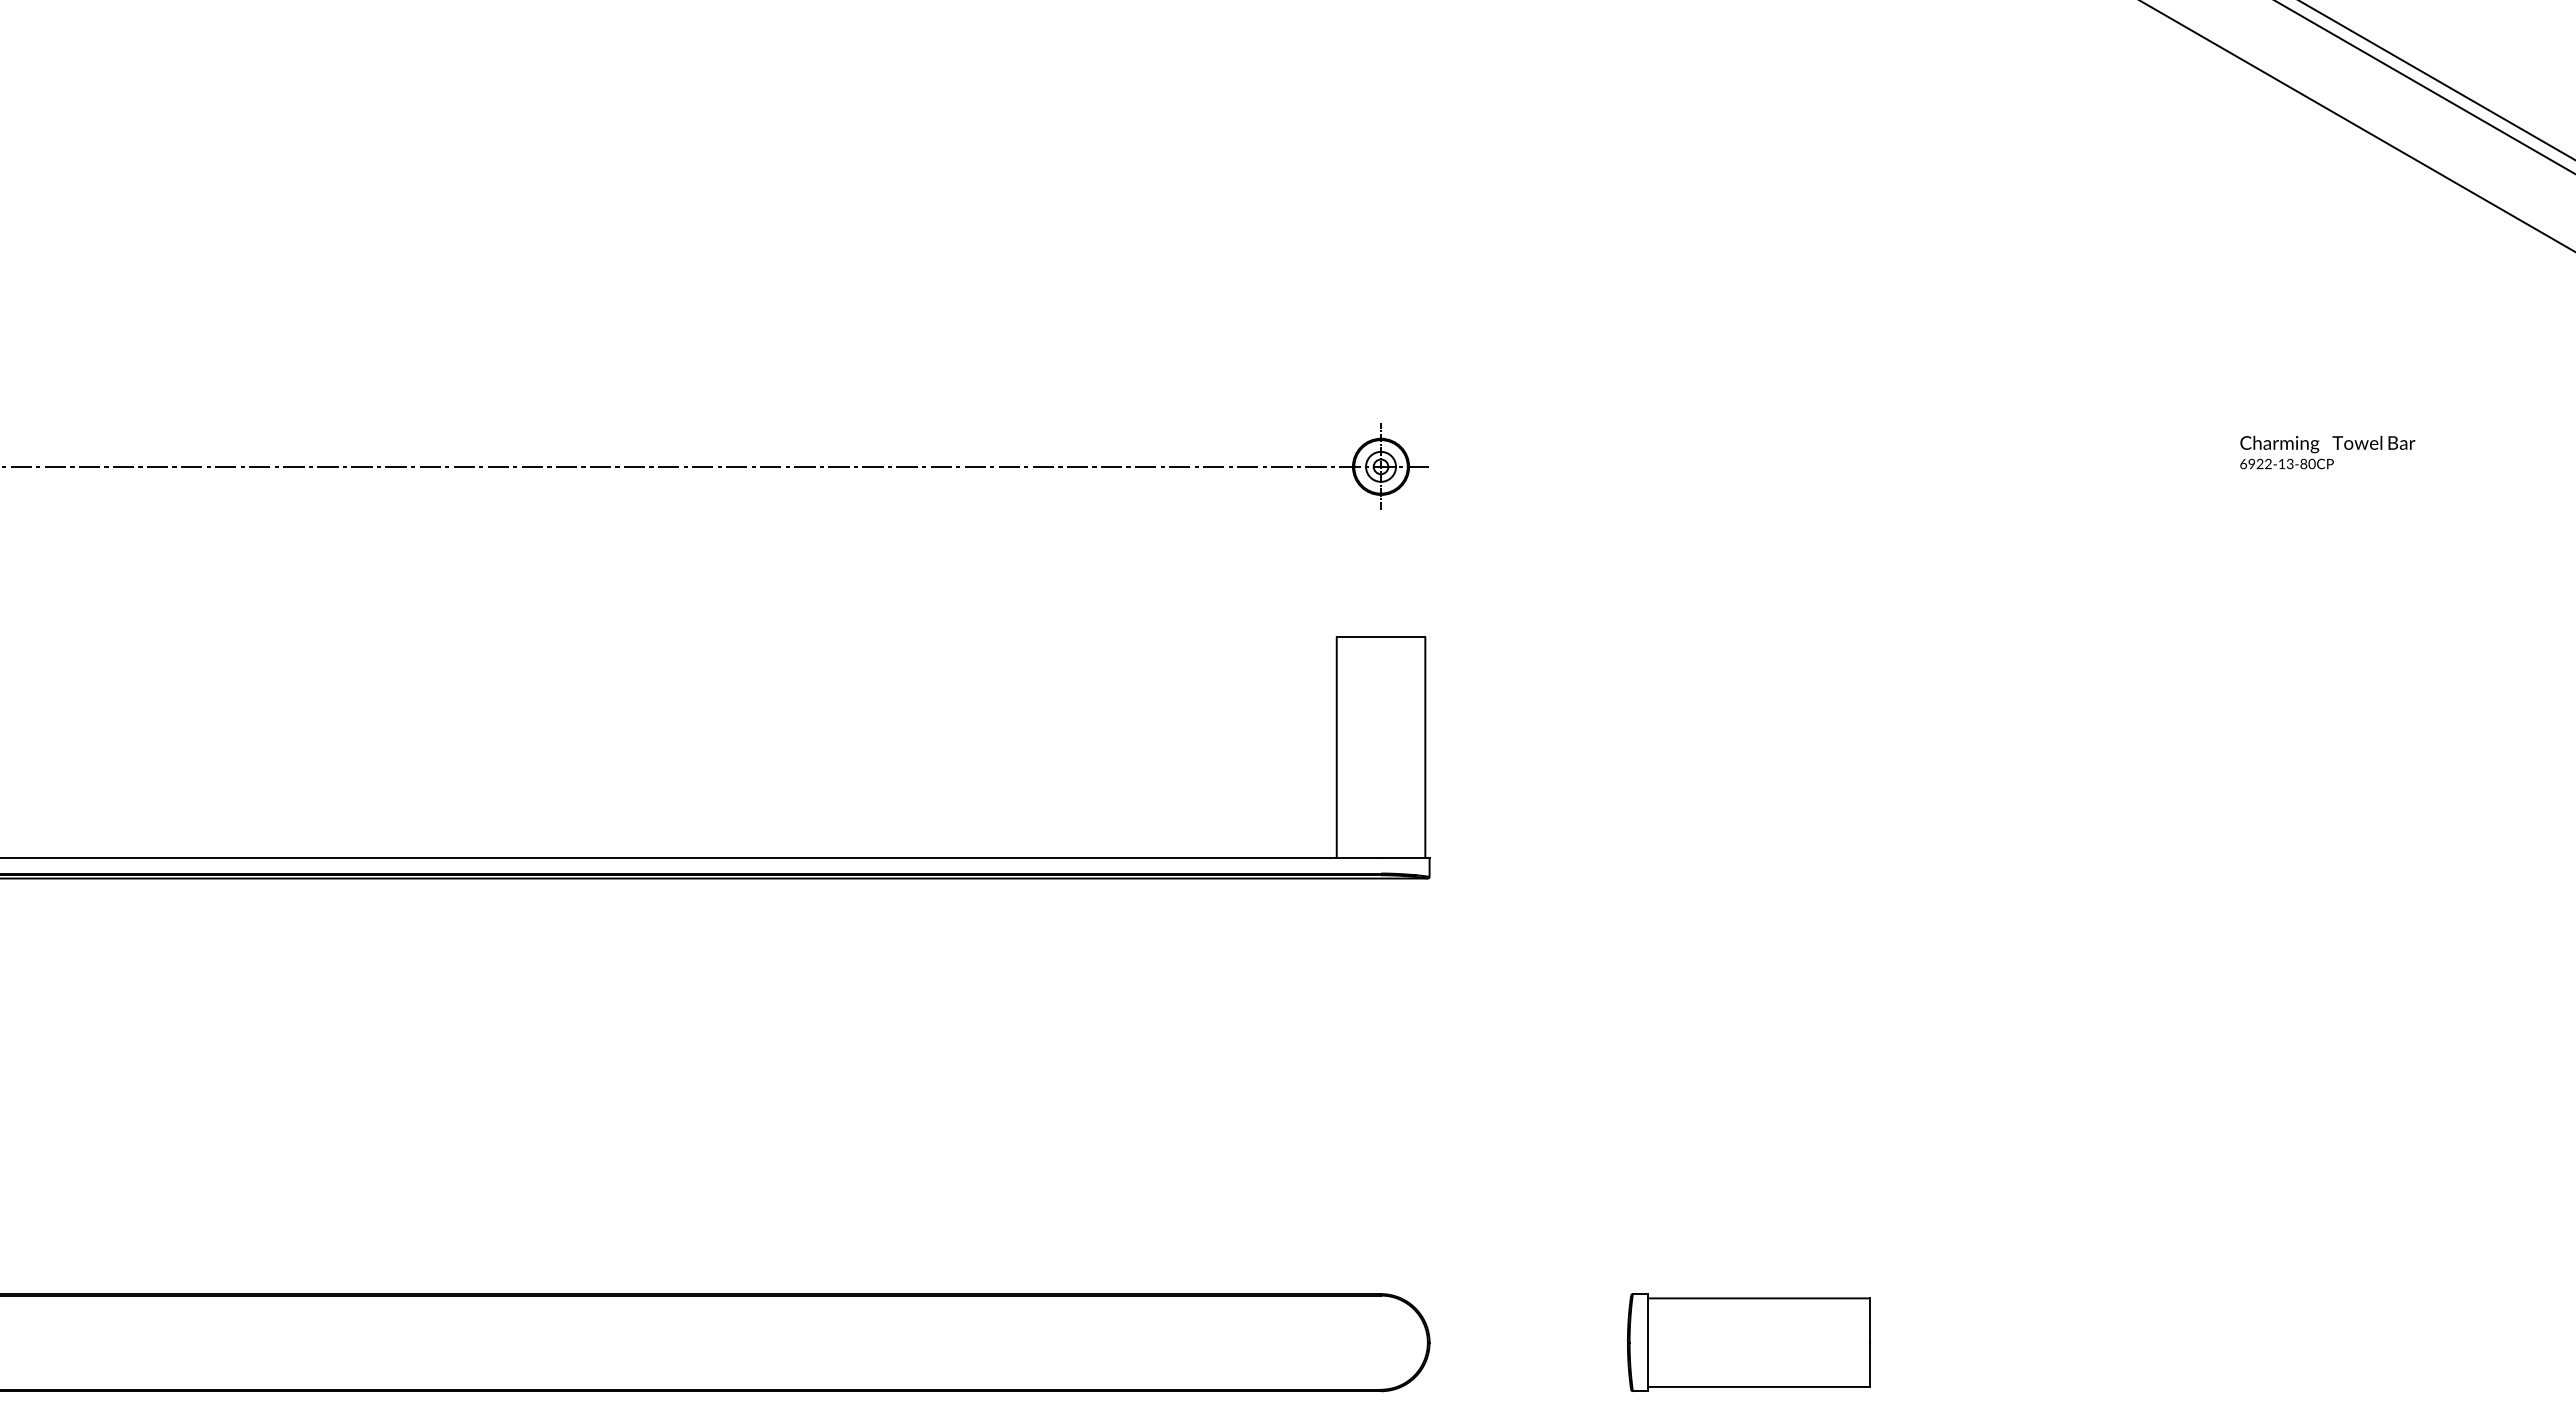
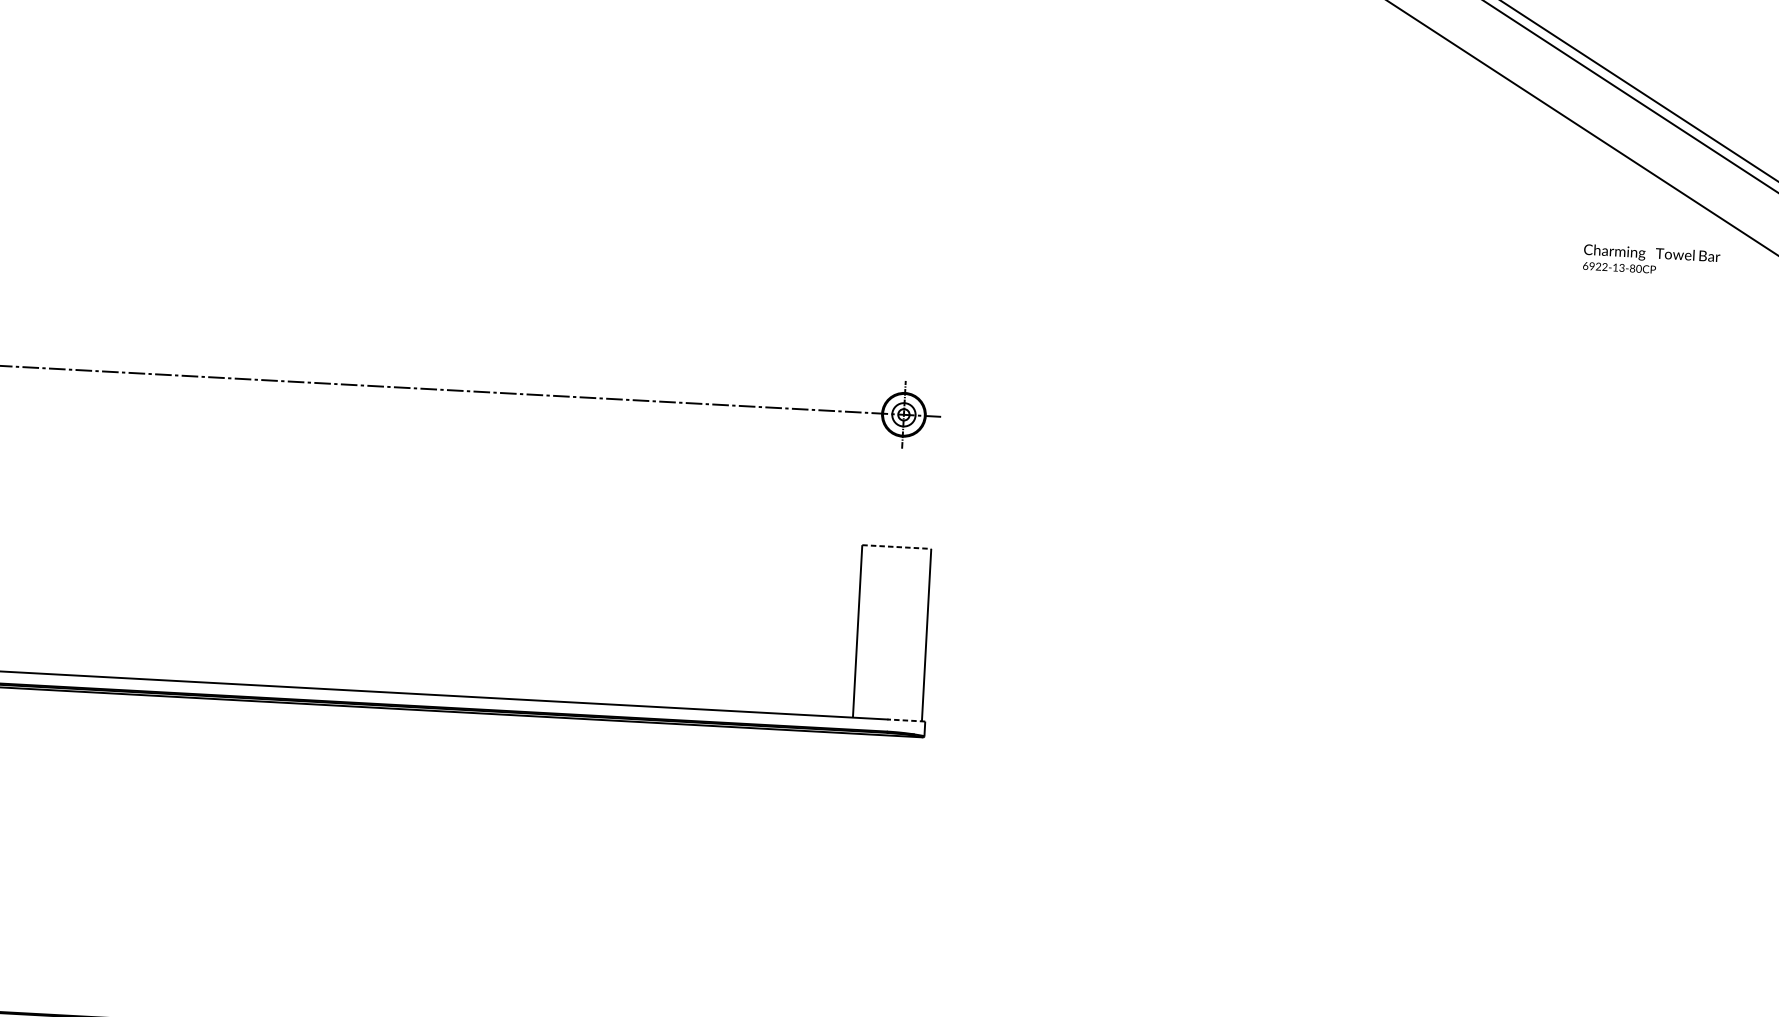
text: (2327, 452) -> (1651, 260), moved
line: (1381, 636) -> (897, 546), solid -> dashed
line: (1404, 858) -> (905, 720), solid -> dashed

